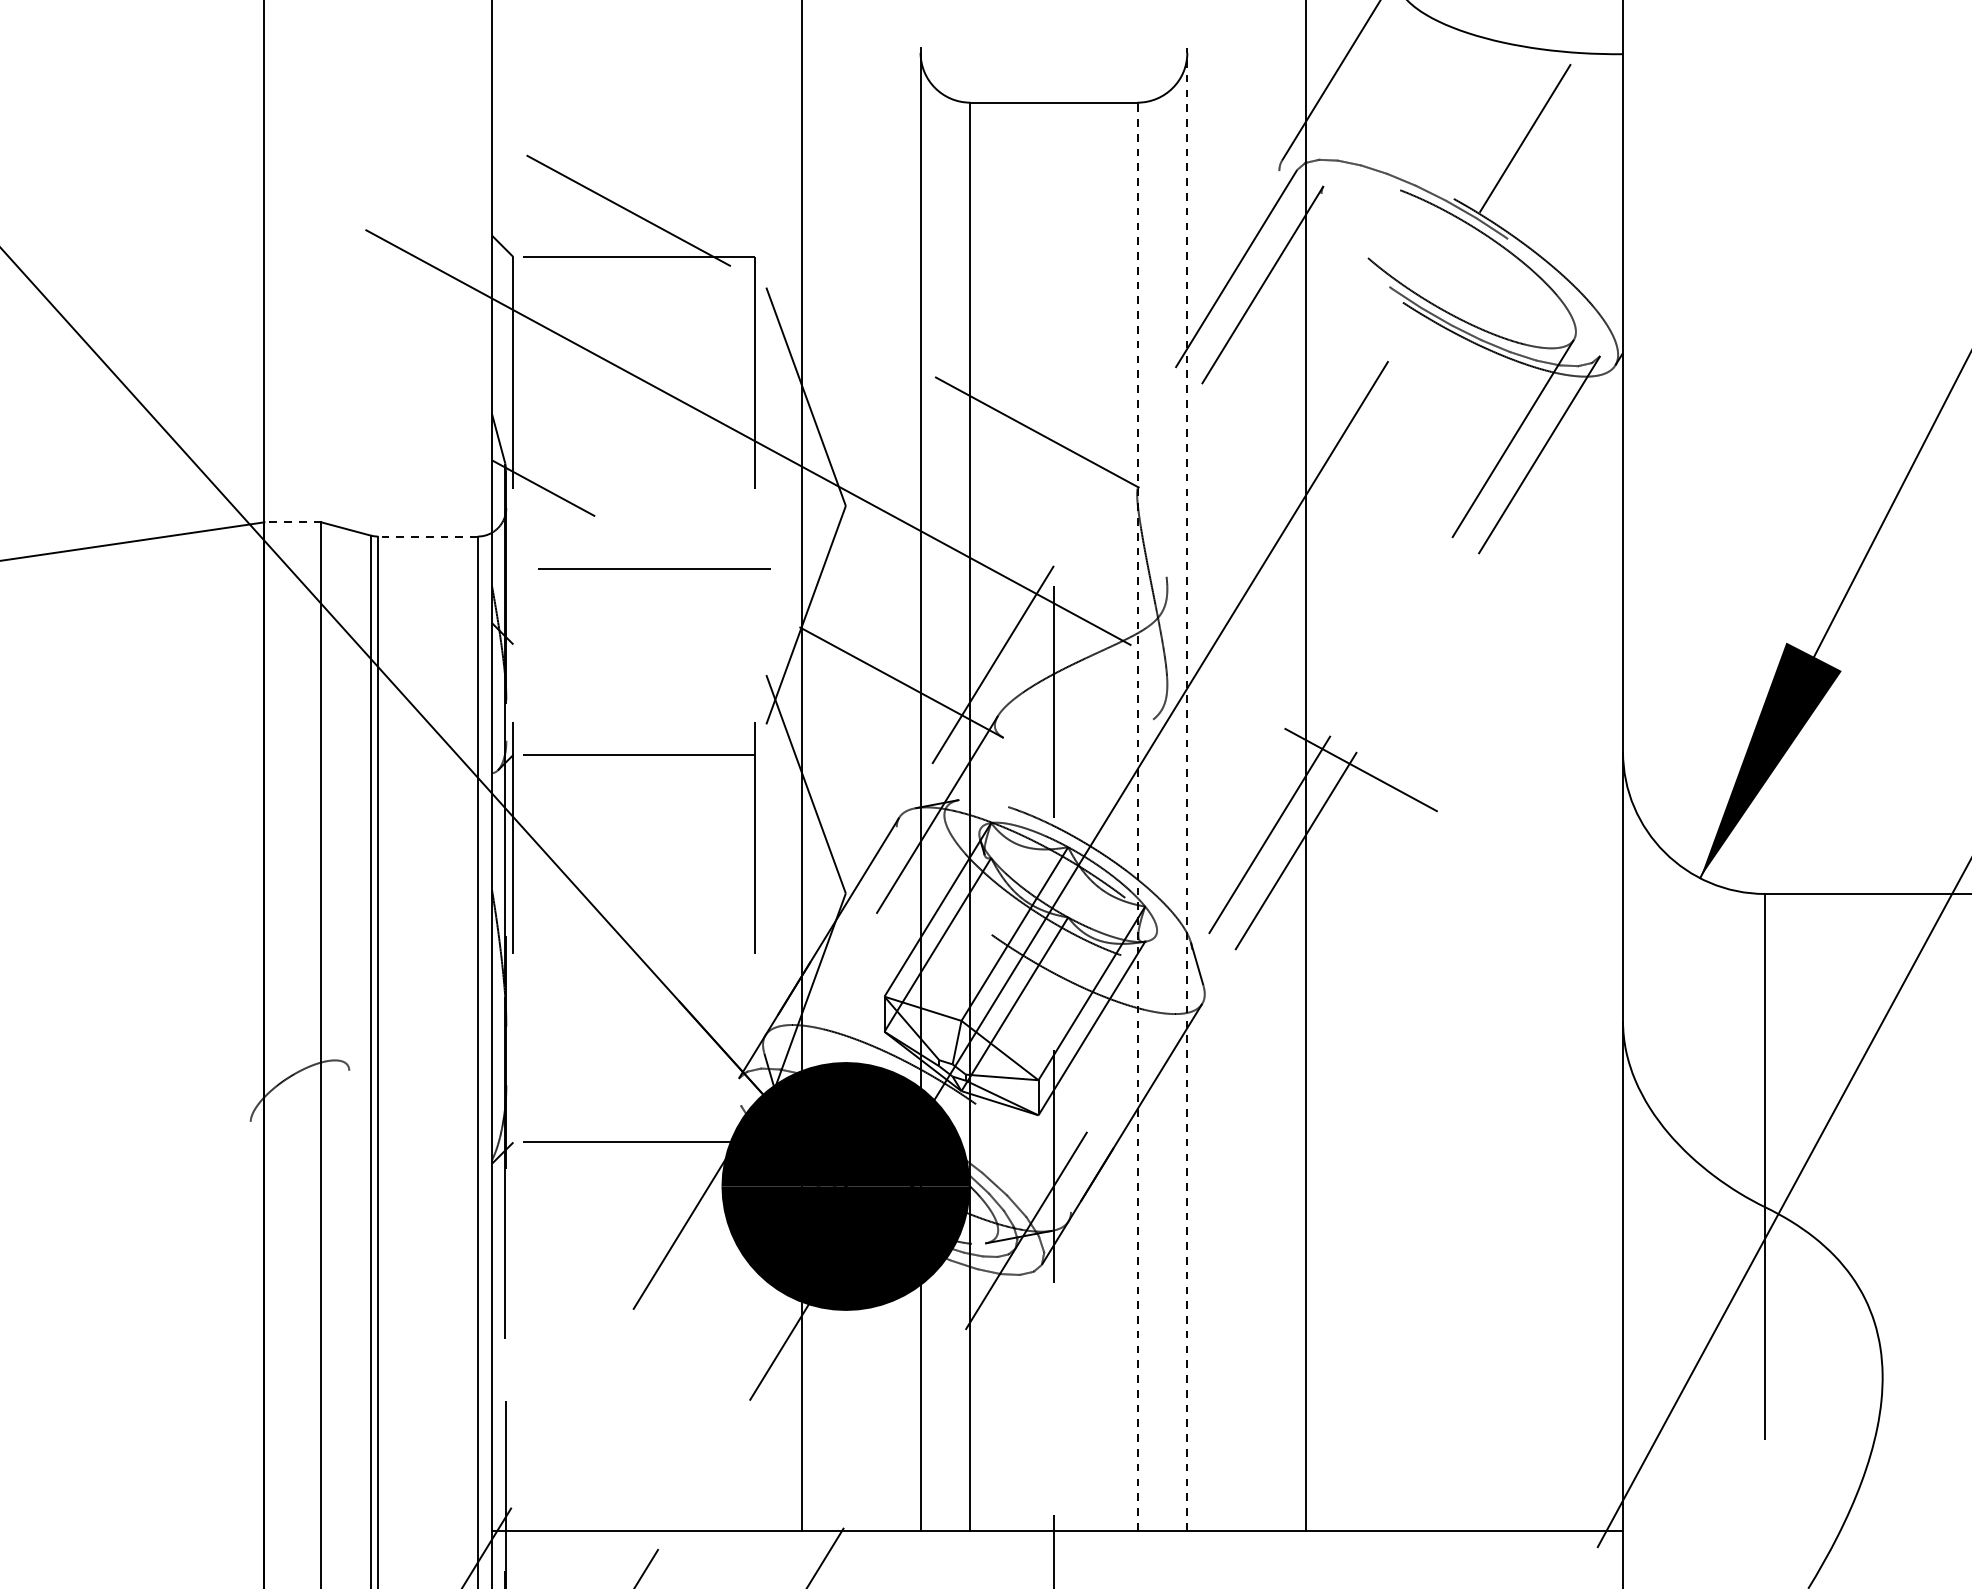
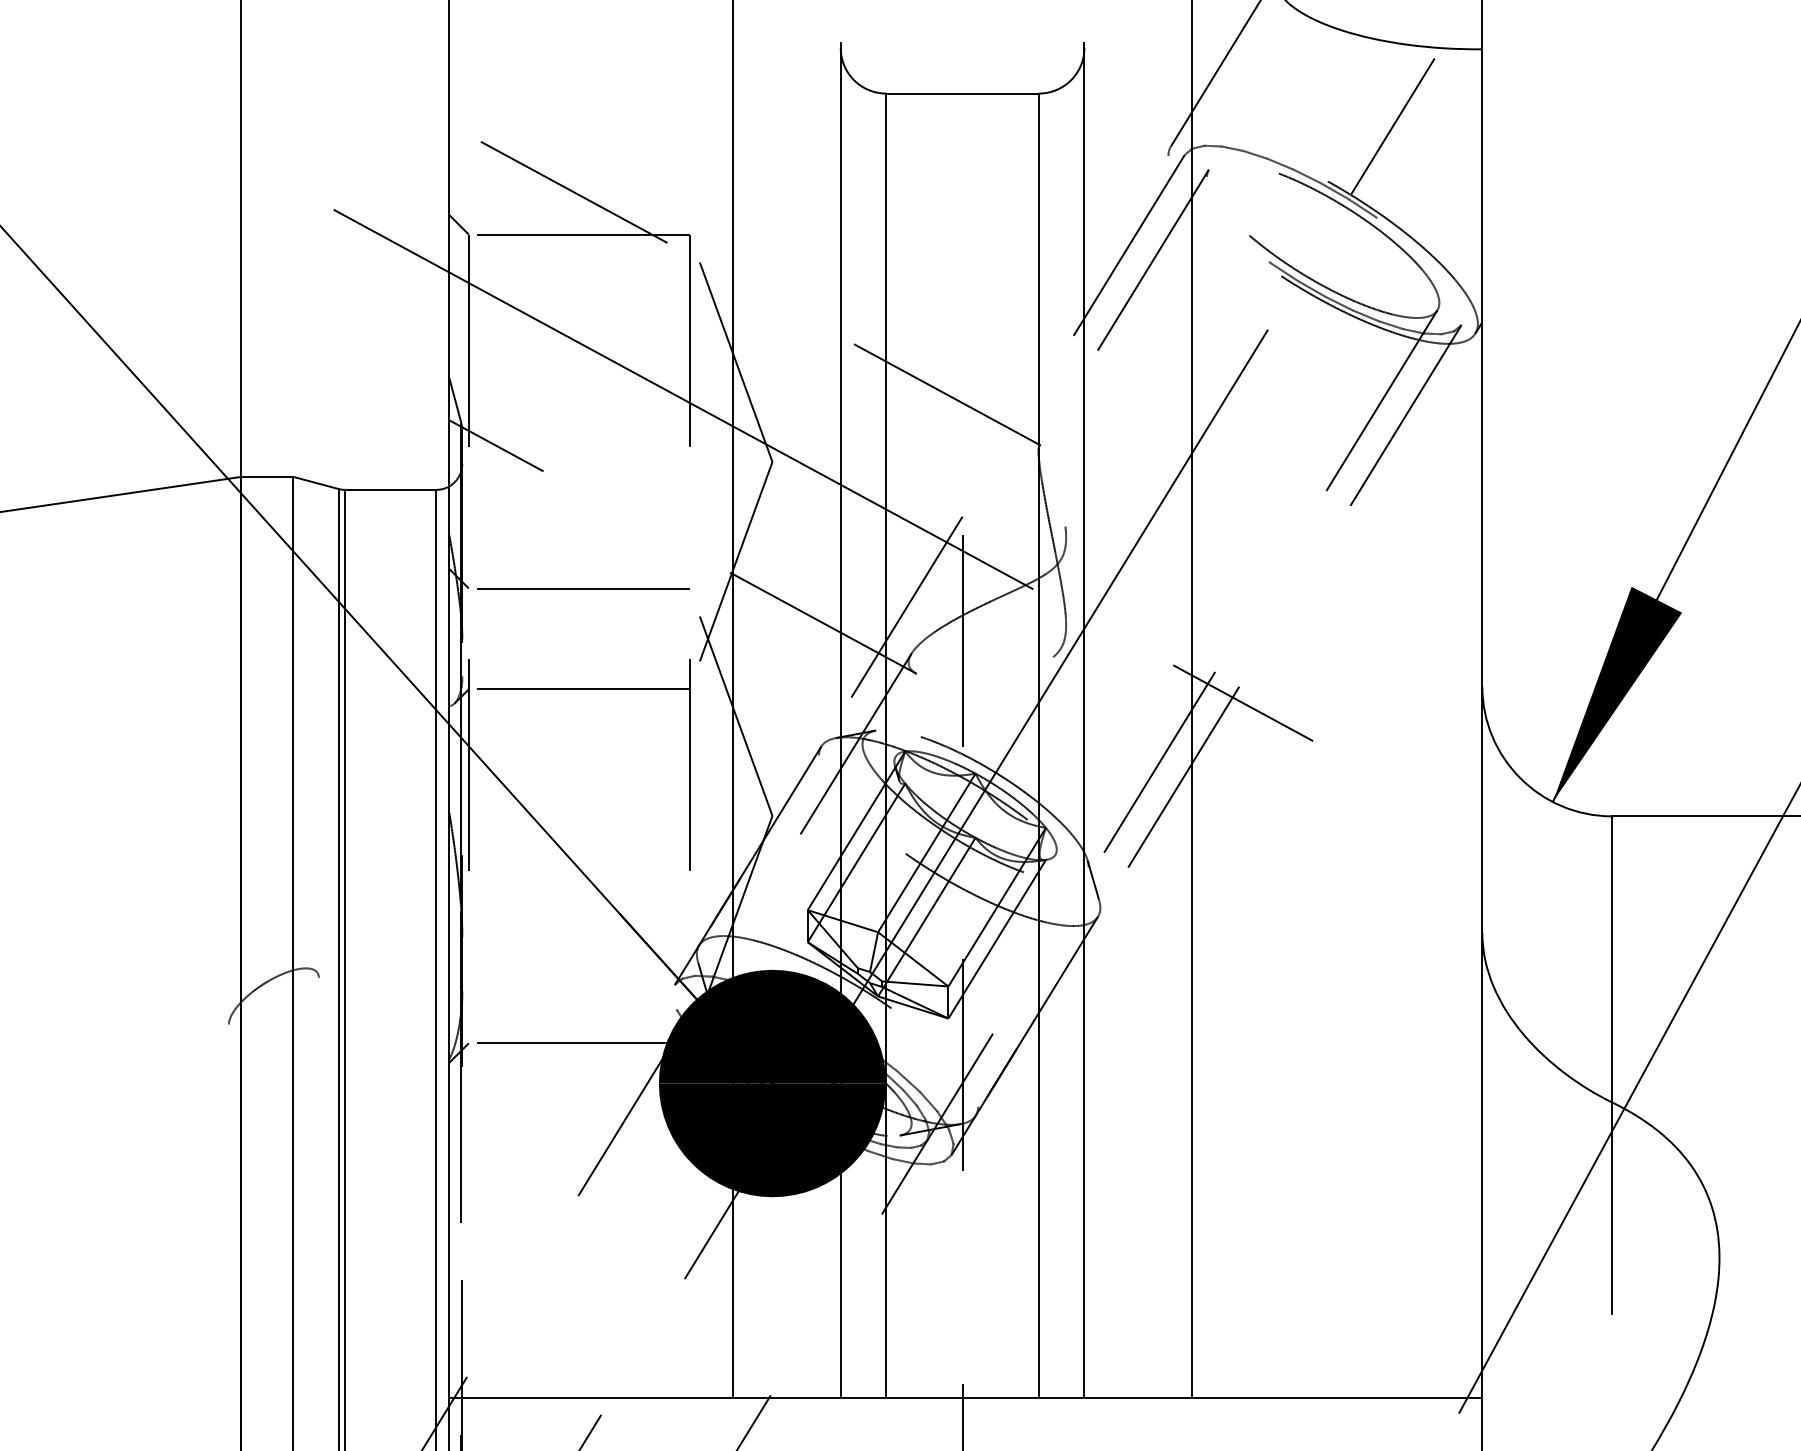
line: (292, 521) -> (267, 476), dashed -> solid
line: (427, 536) -> (390, 489), dashed -> solid
line: (654, 568) -> (583, 588), moved
line: (1187, 789) -> (1084, 720), dashed -> solid
line: (1137, 816) -> (1038, 745), dashed -> solid

